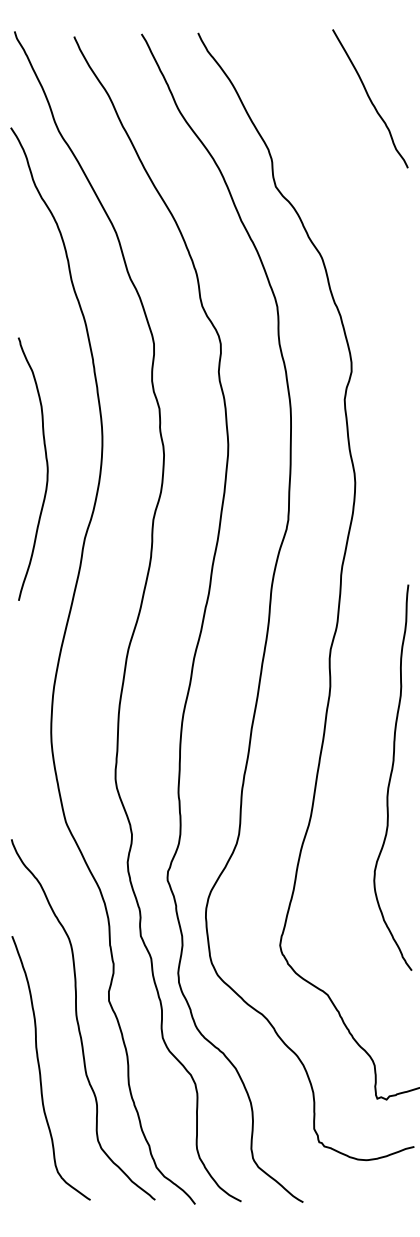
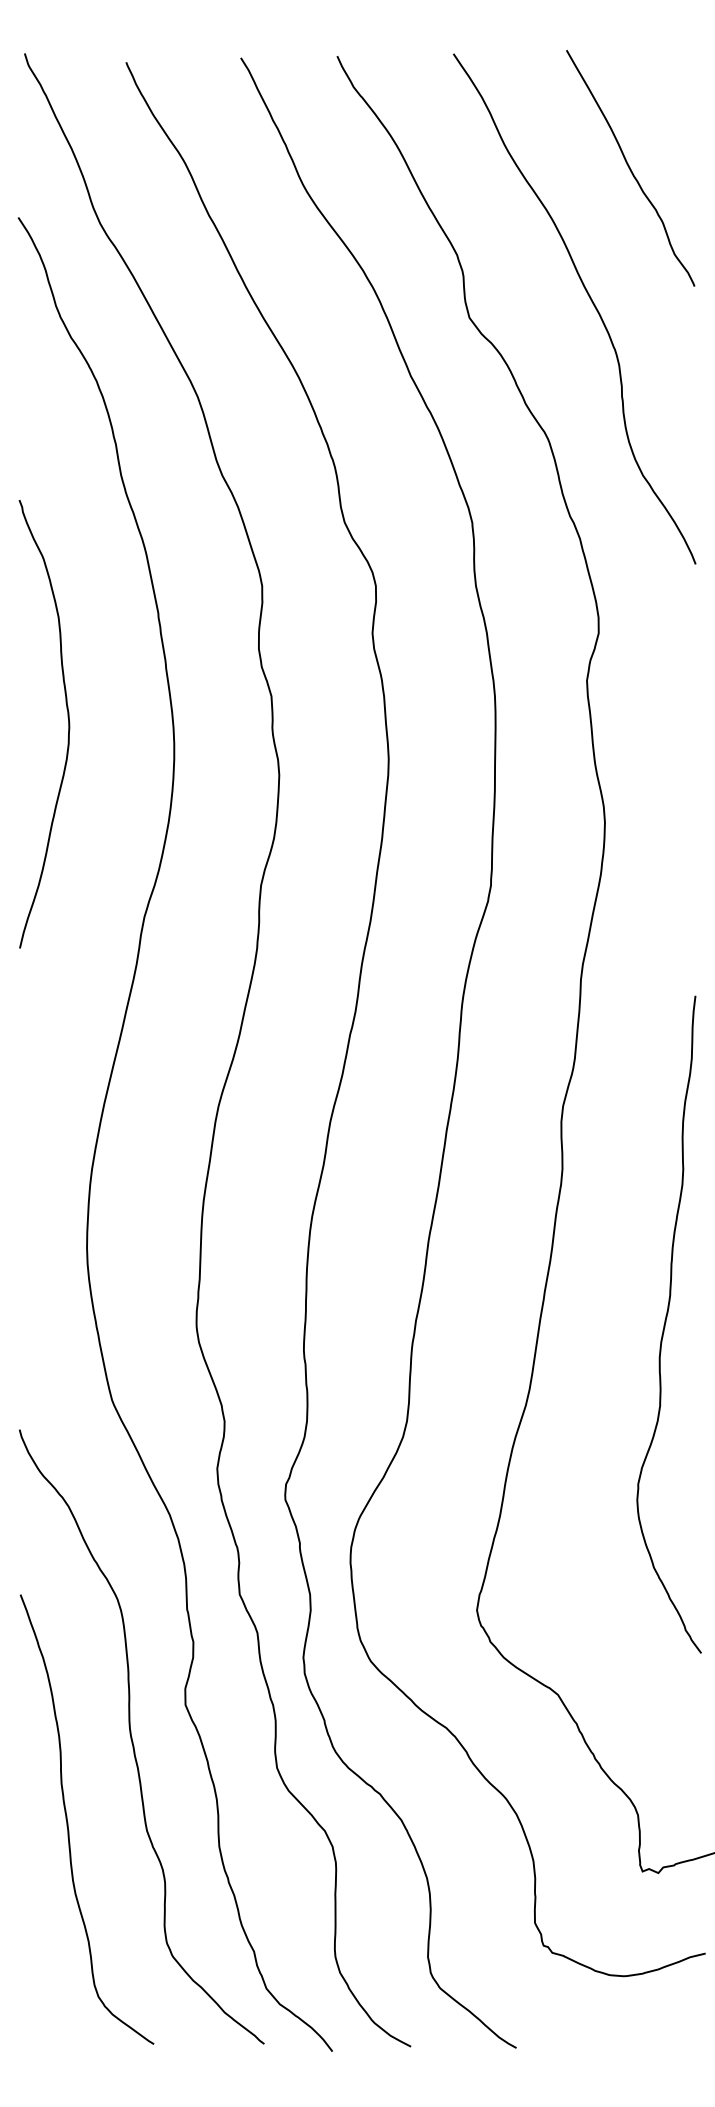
curve: (346, 176) -> (590, 300), added
curve: (46, 468) -> (67, 723), moved

